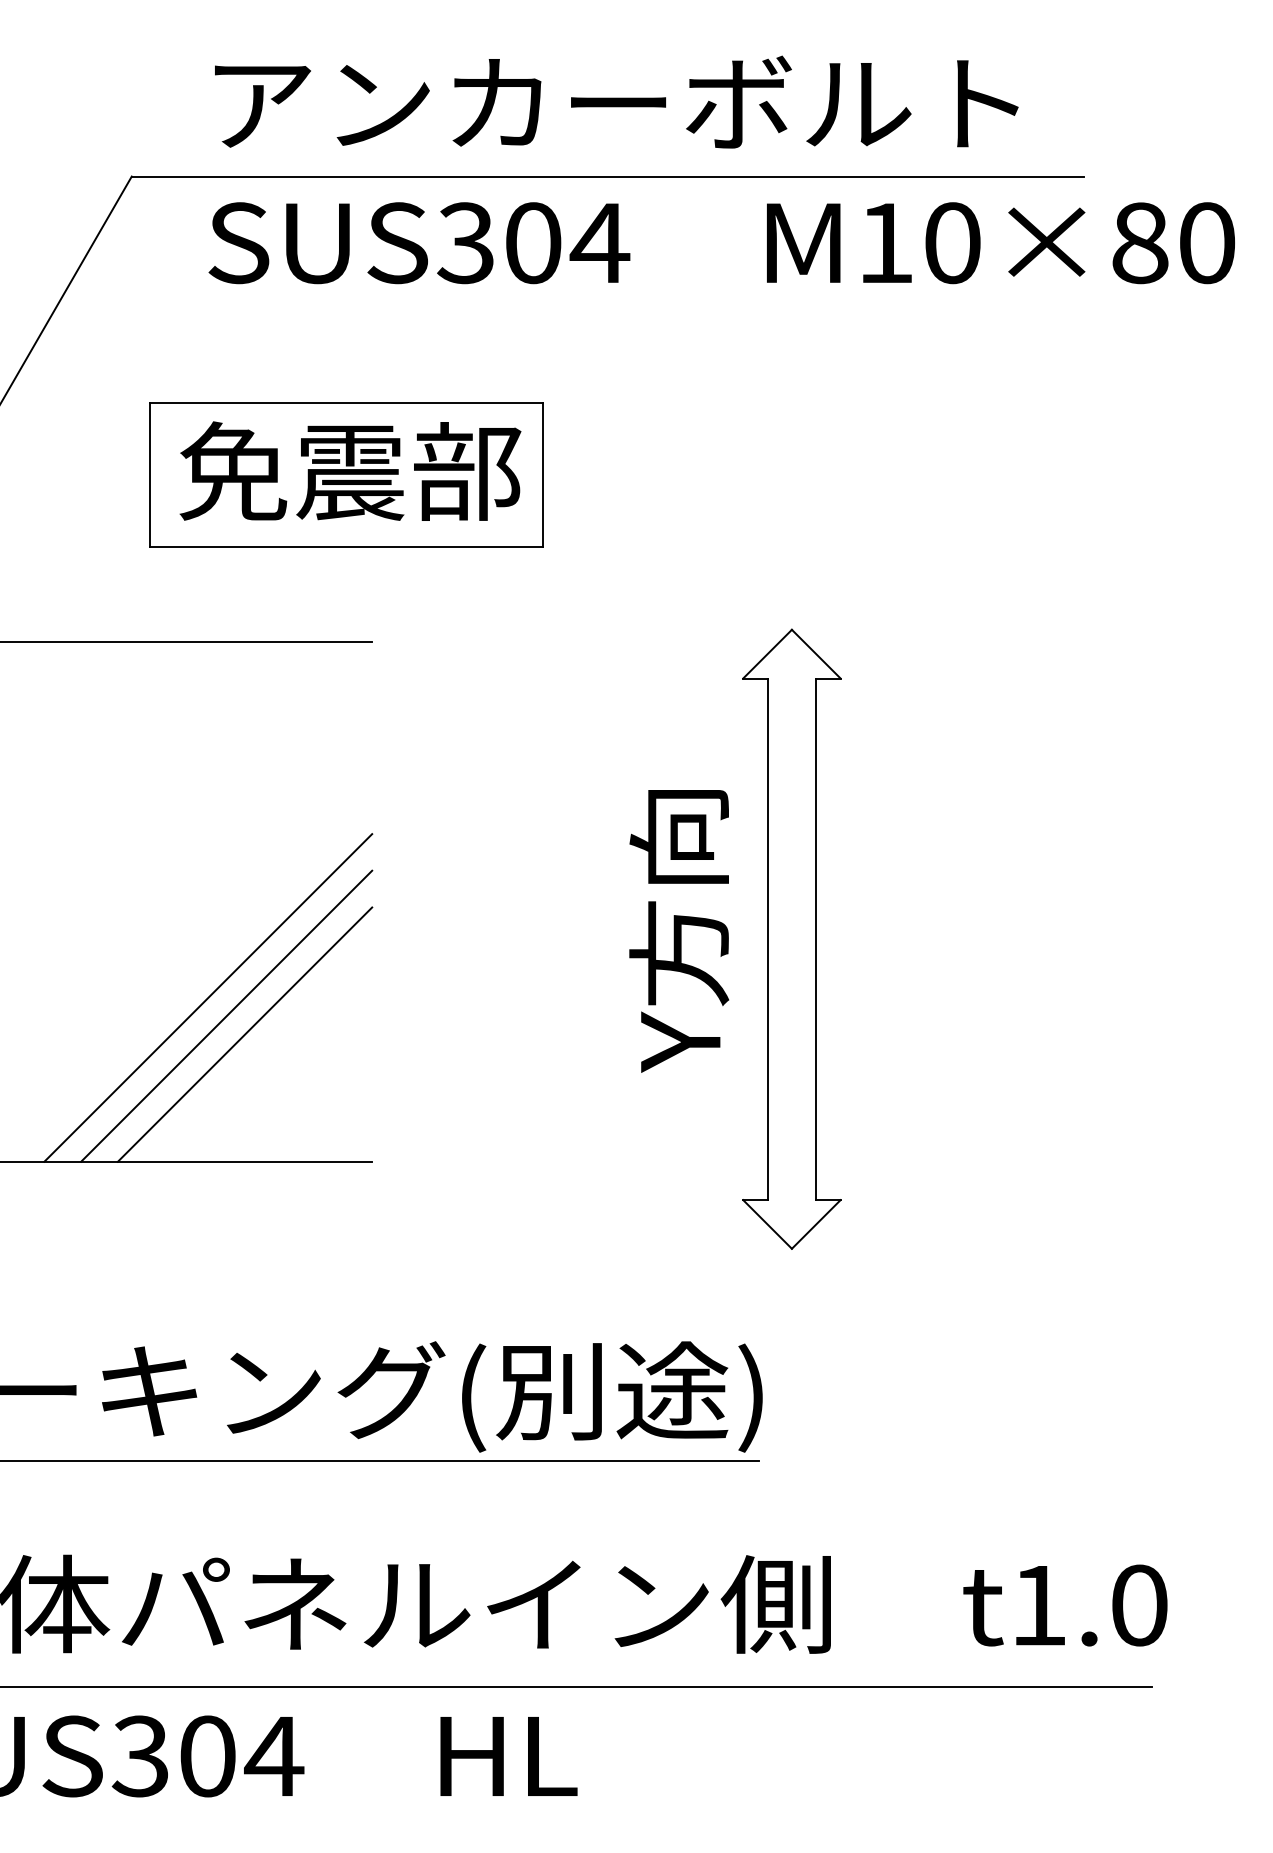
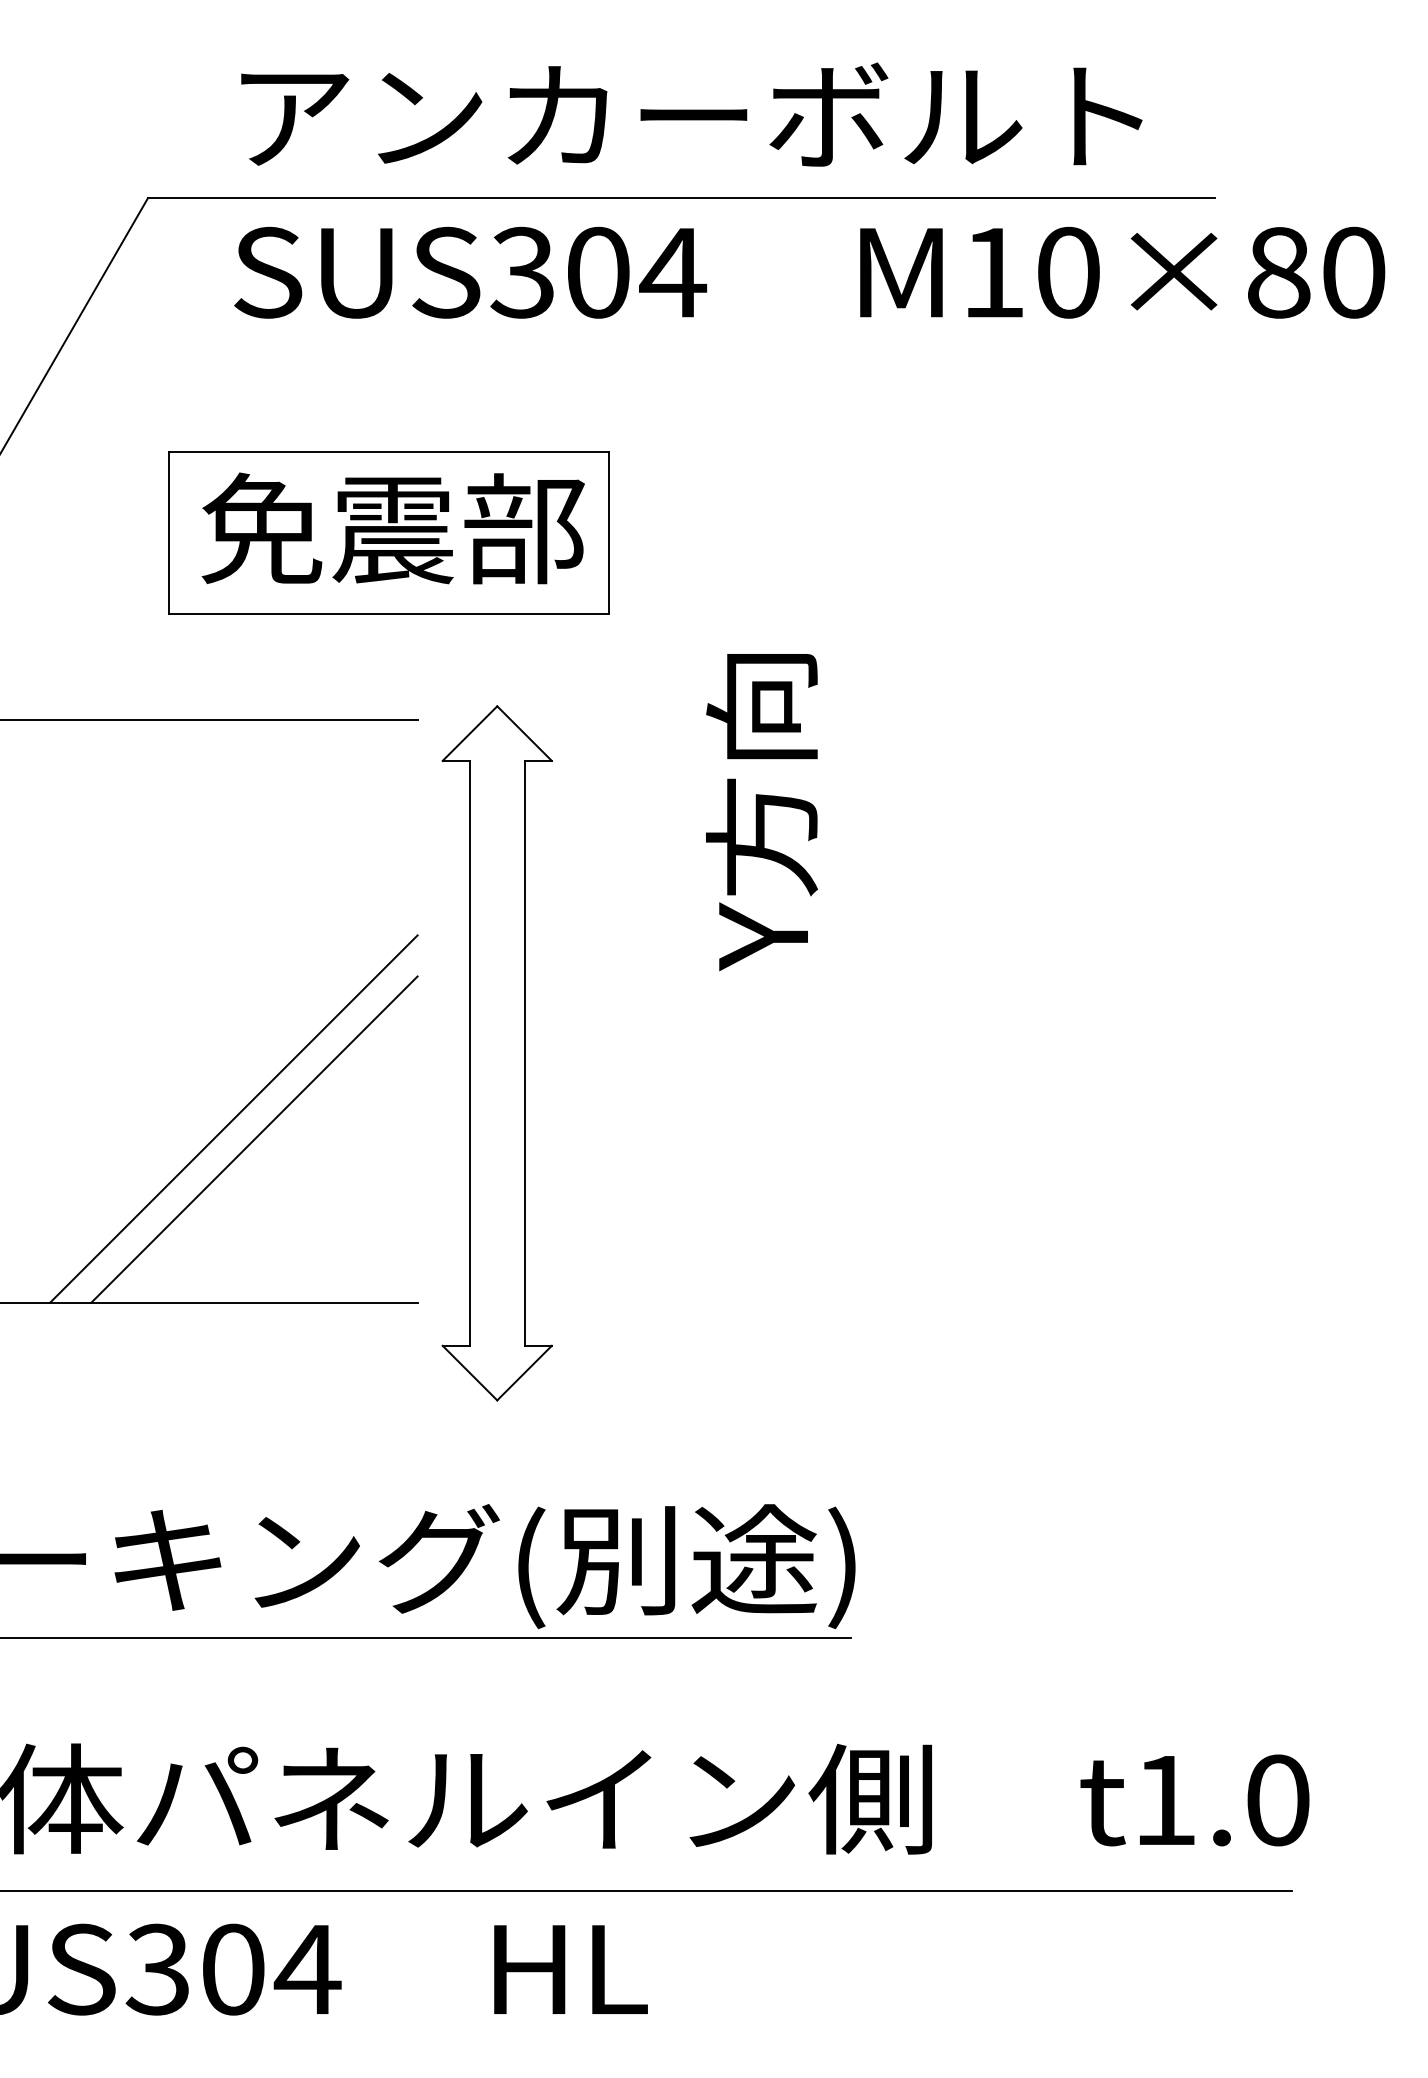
text: (678, 931) -> (761, 812), moved
part: (791, 939) -> (496, 1053), moved
line: (244, 1033) -> (274, 1159), removed

